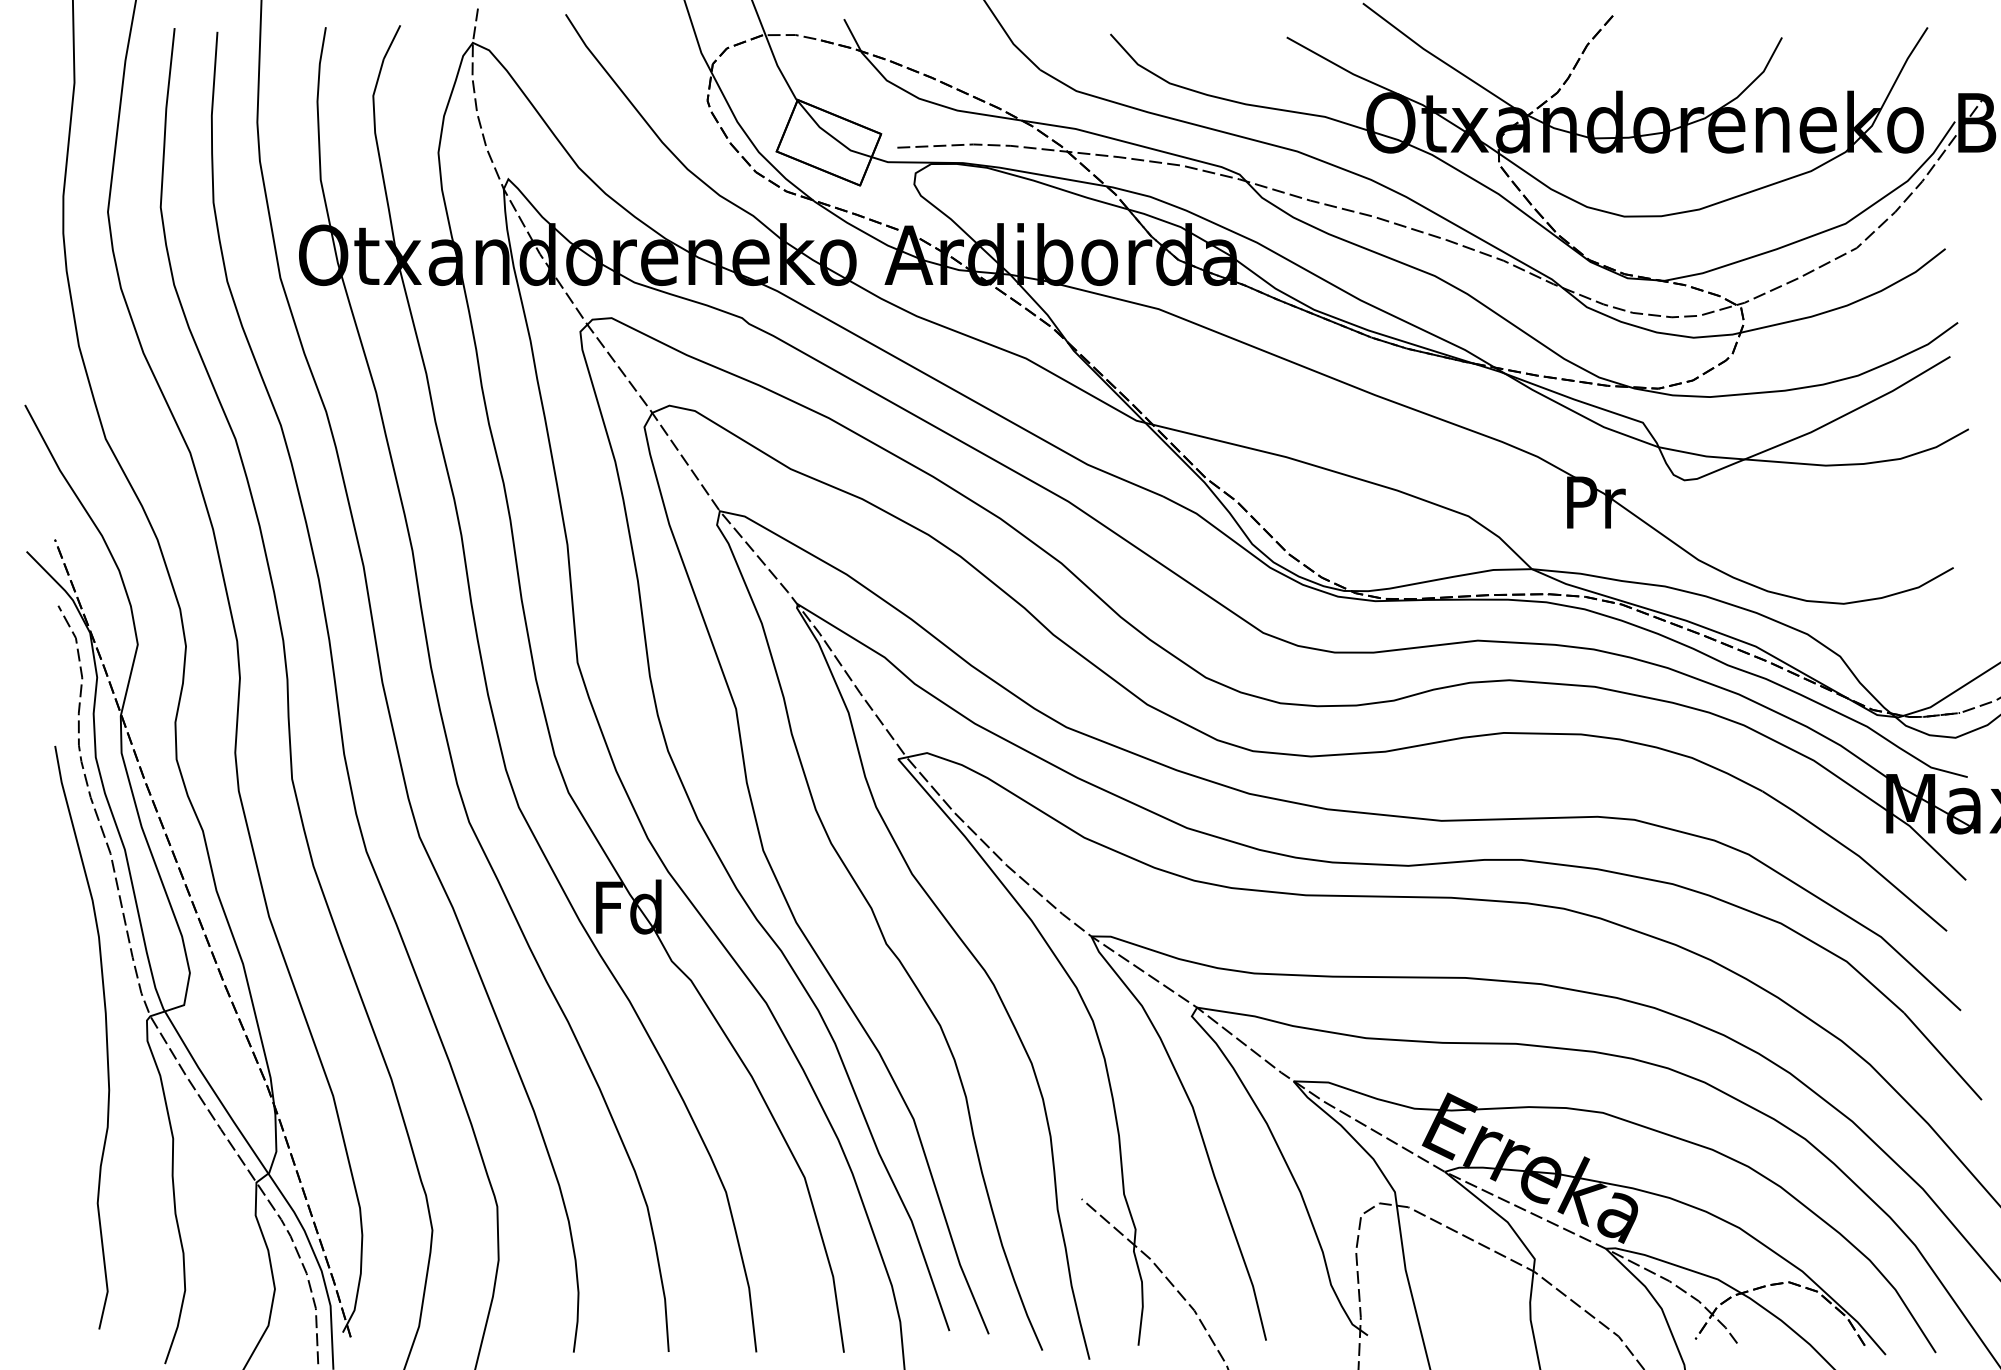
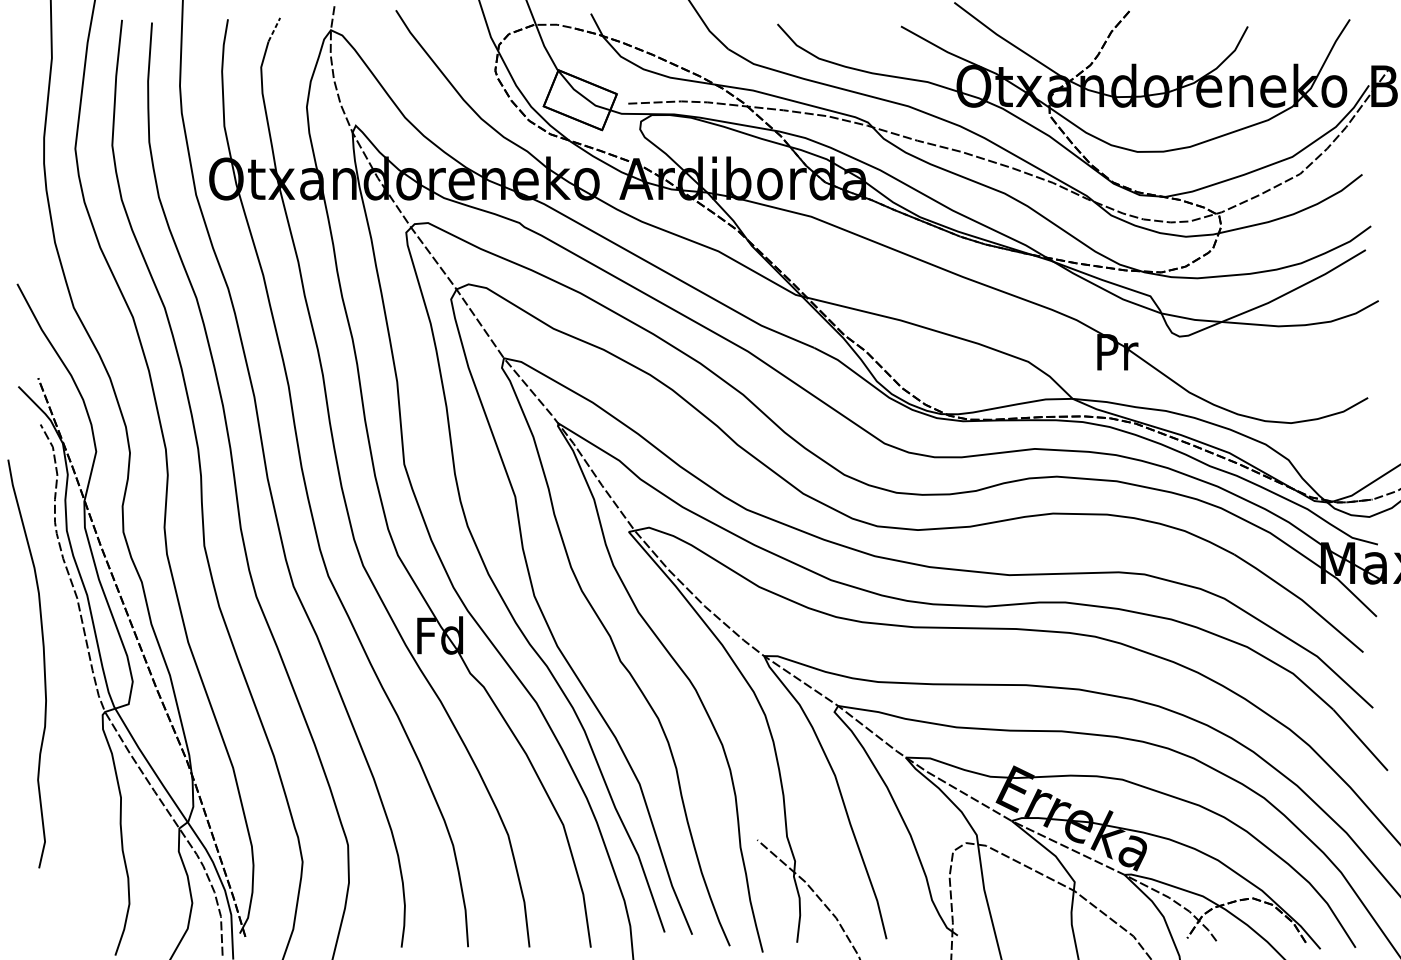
line: (392, 42) -> (274, 29), solid -> dashed
curve: (105, 1036) -> (43, 663), moved

